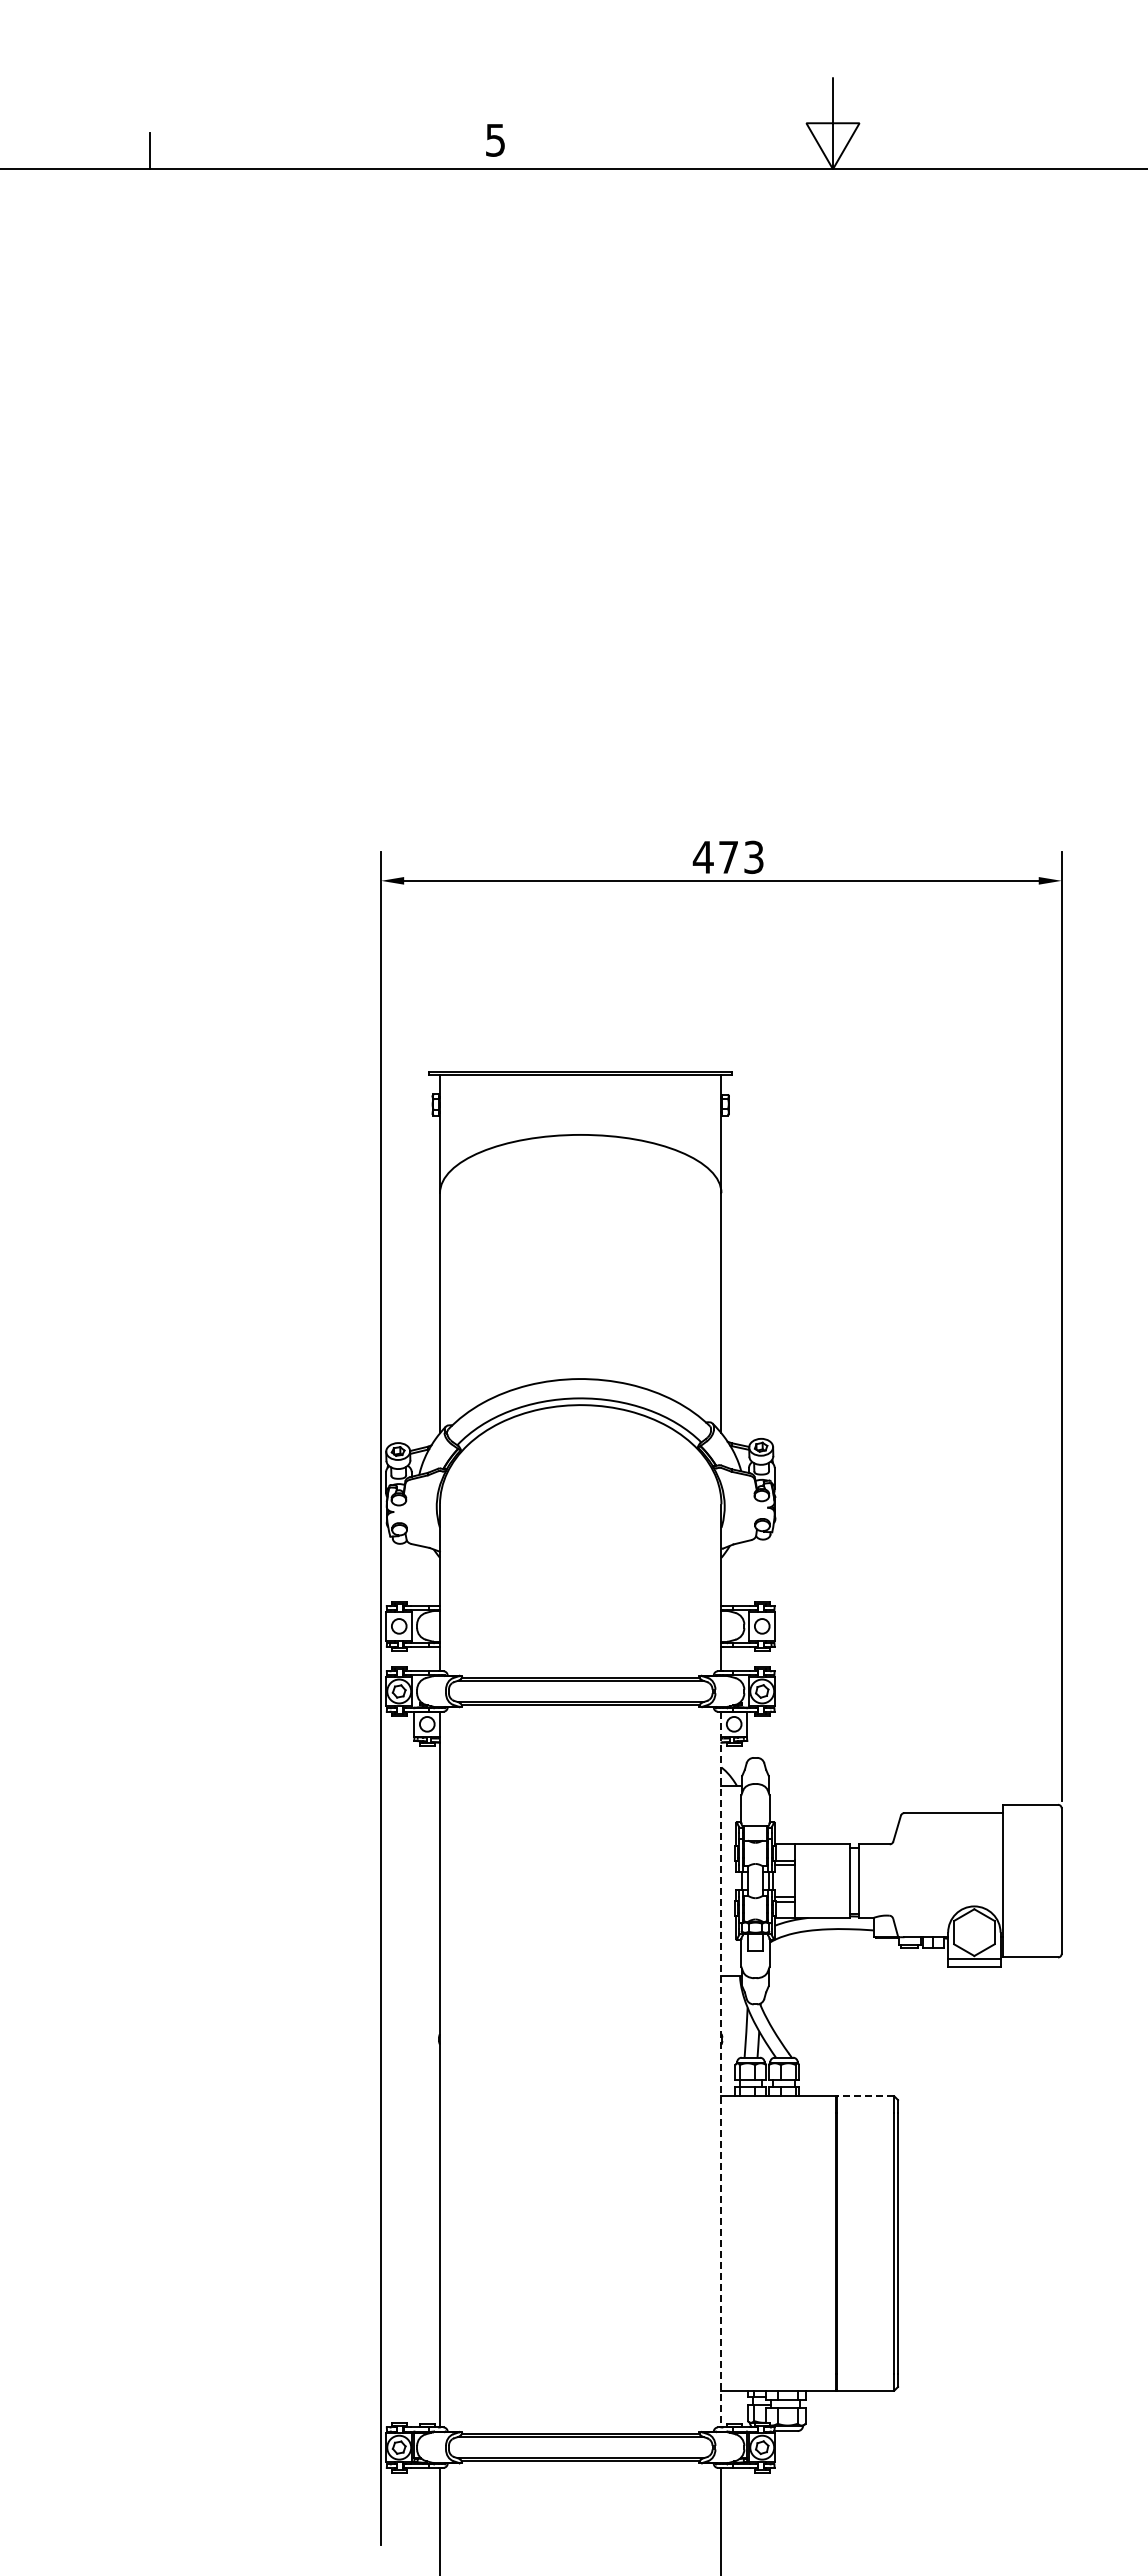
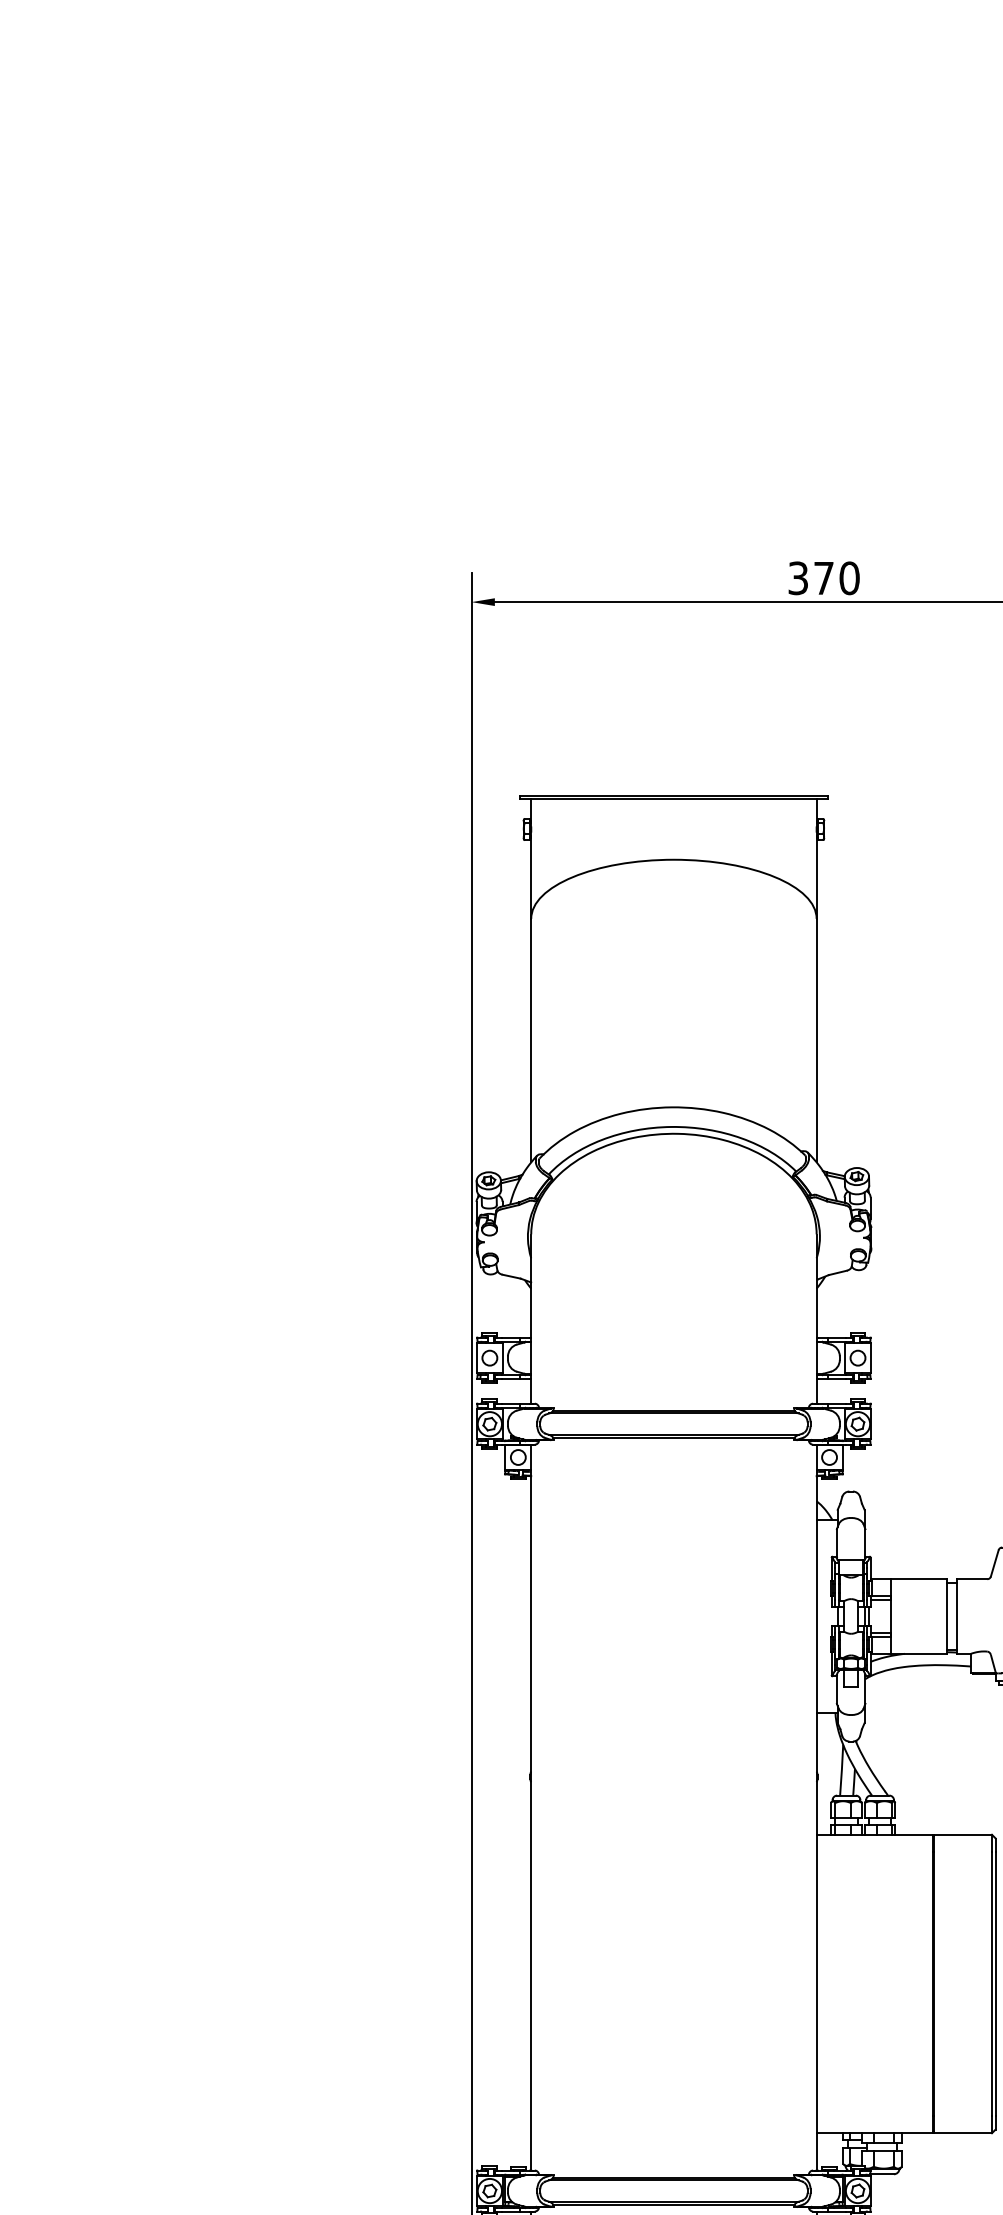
text: (727, 857) -> (822, 578), 473 -> 370
line: (721, 2069) -> (816, 1807), dashed -> solid
line: (865, 2096) -> (962, 1834), dashed -> solid

